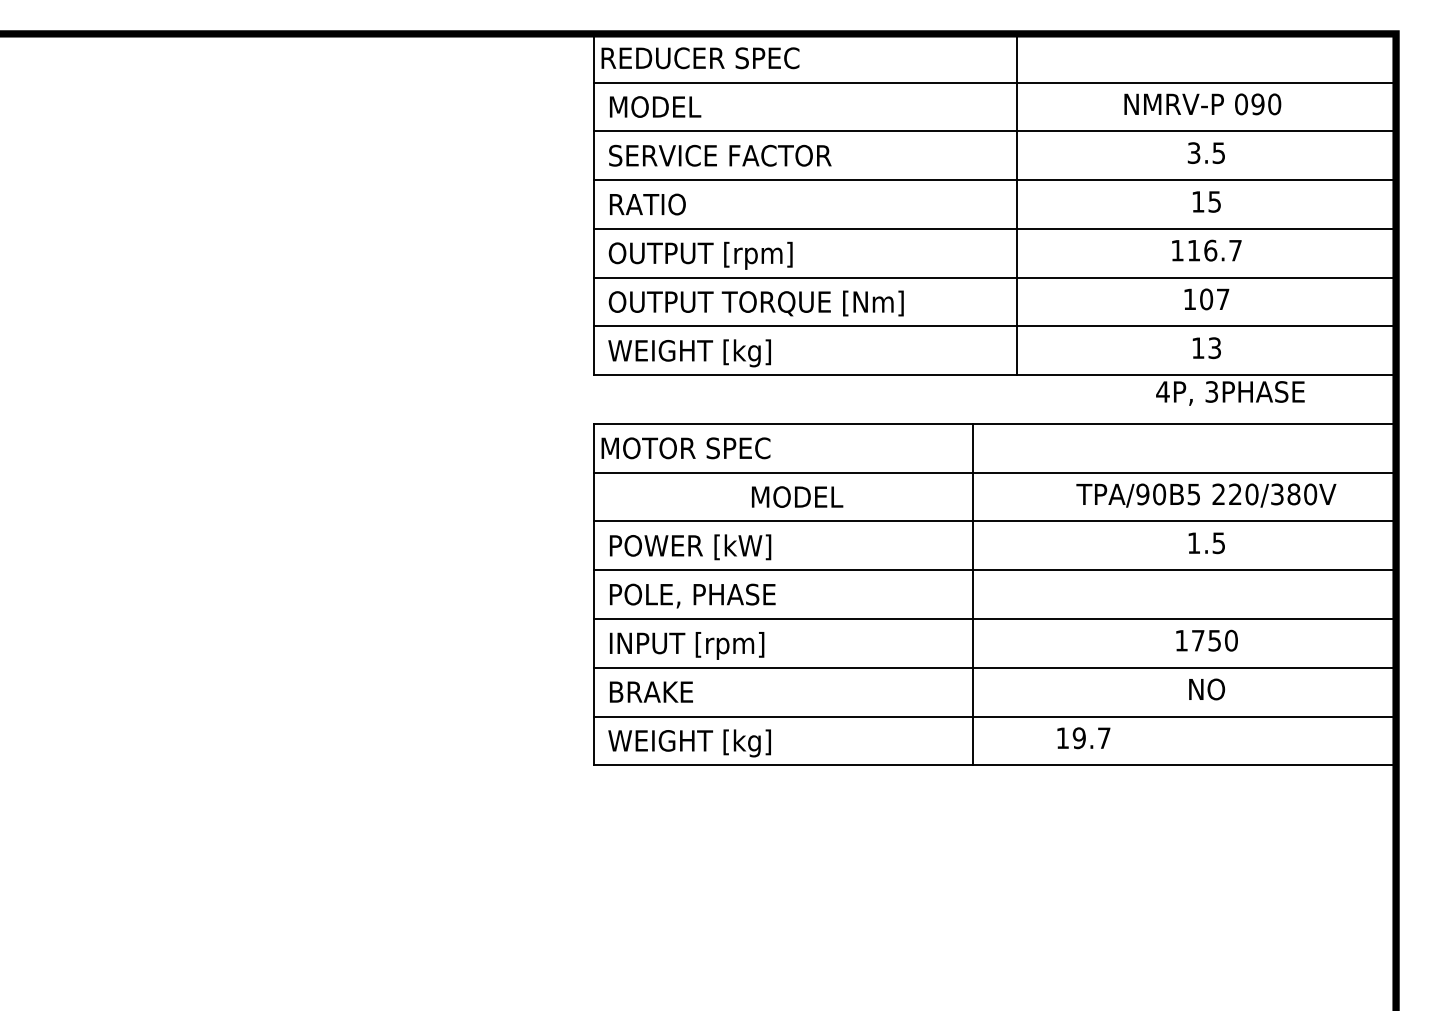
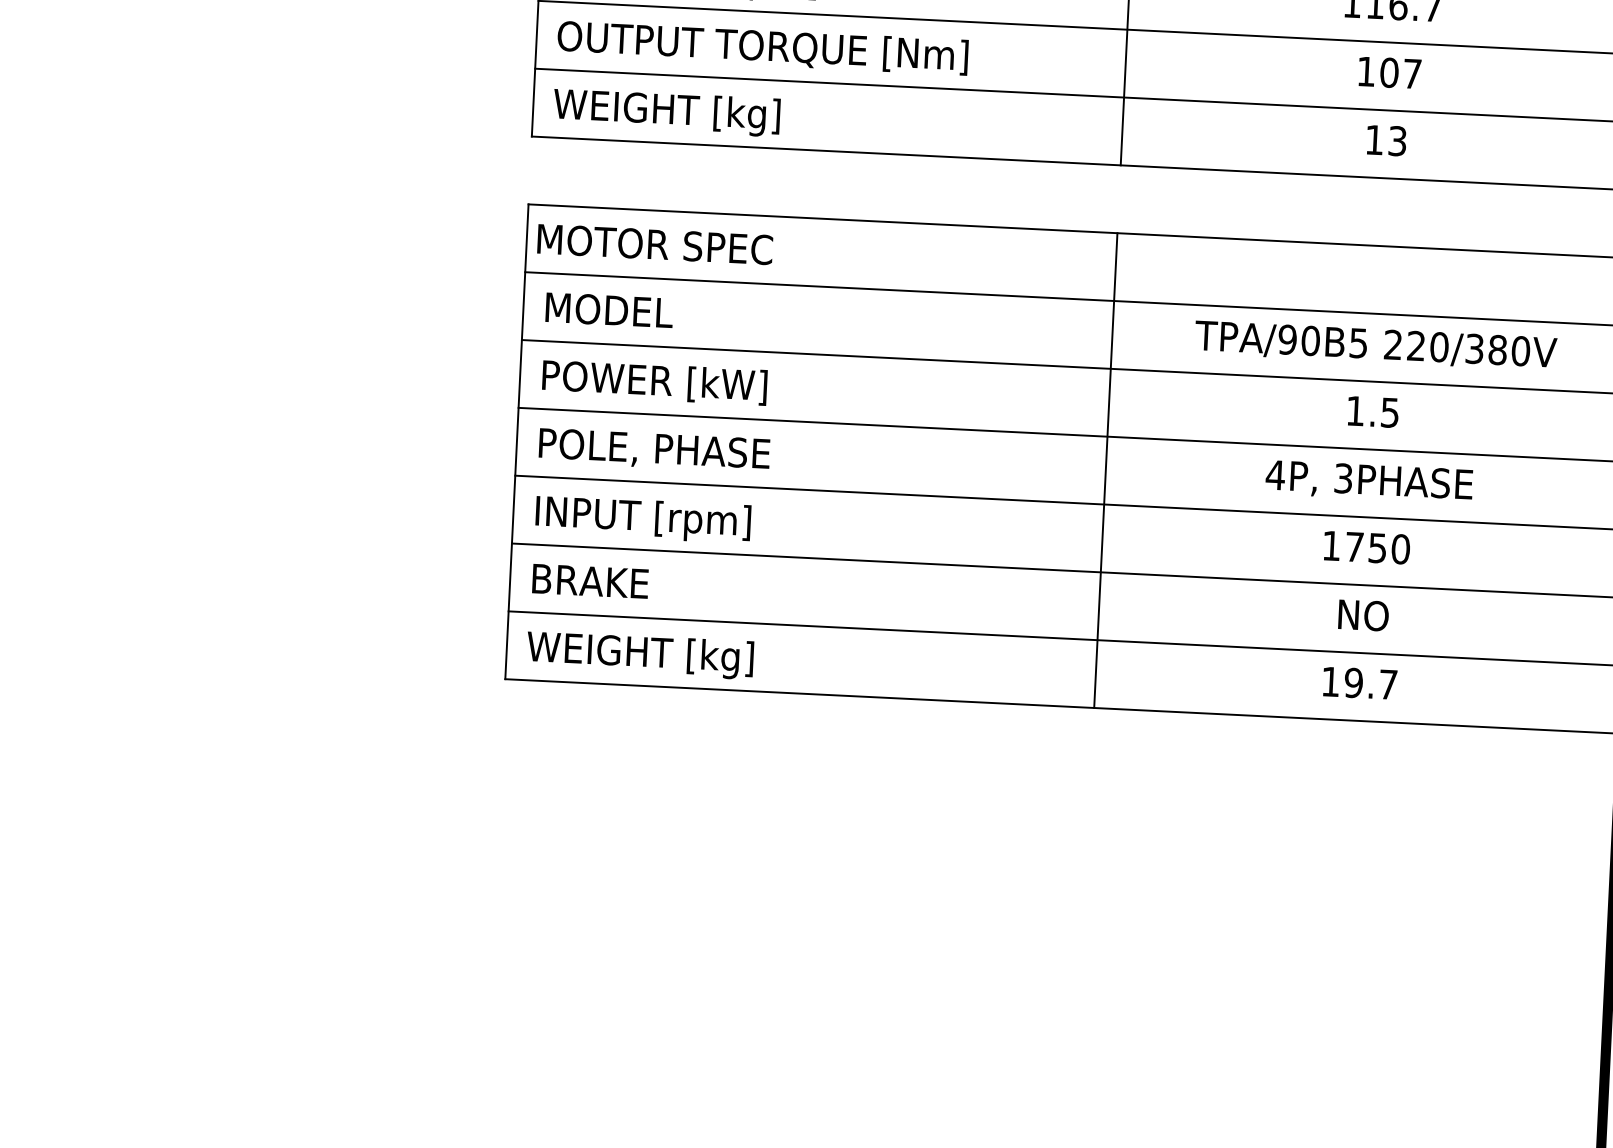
text: (1230, 393) -> (1369, 481), moved
text: (797, 496) -> (609, 309), moved
line: (973, 594) -> (1106, 470), moved
text: (1083, 738) -> (1359, 683), moved

